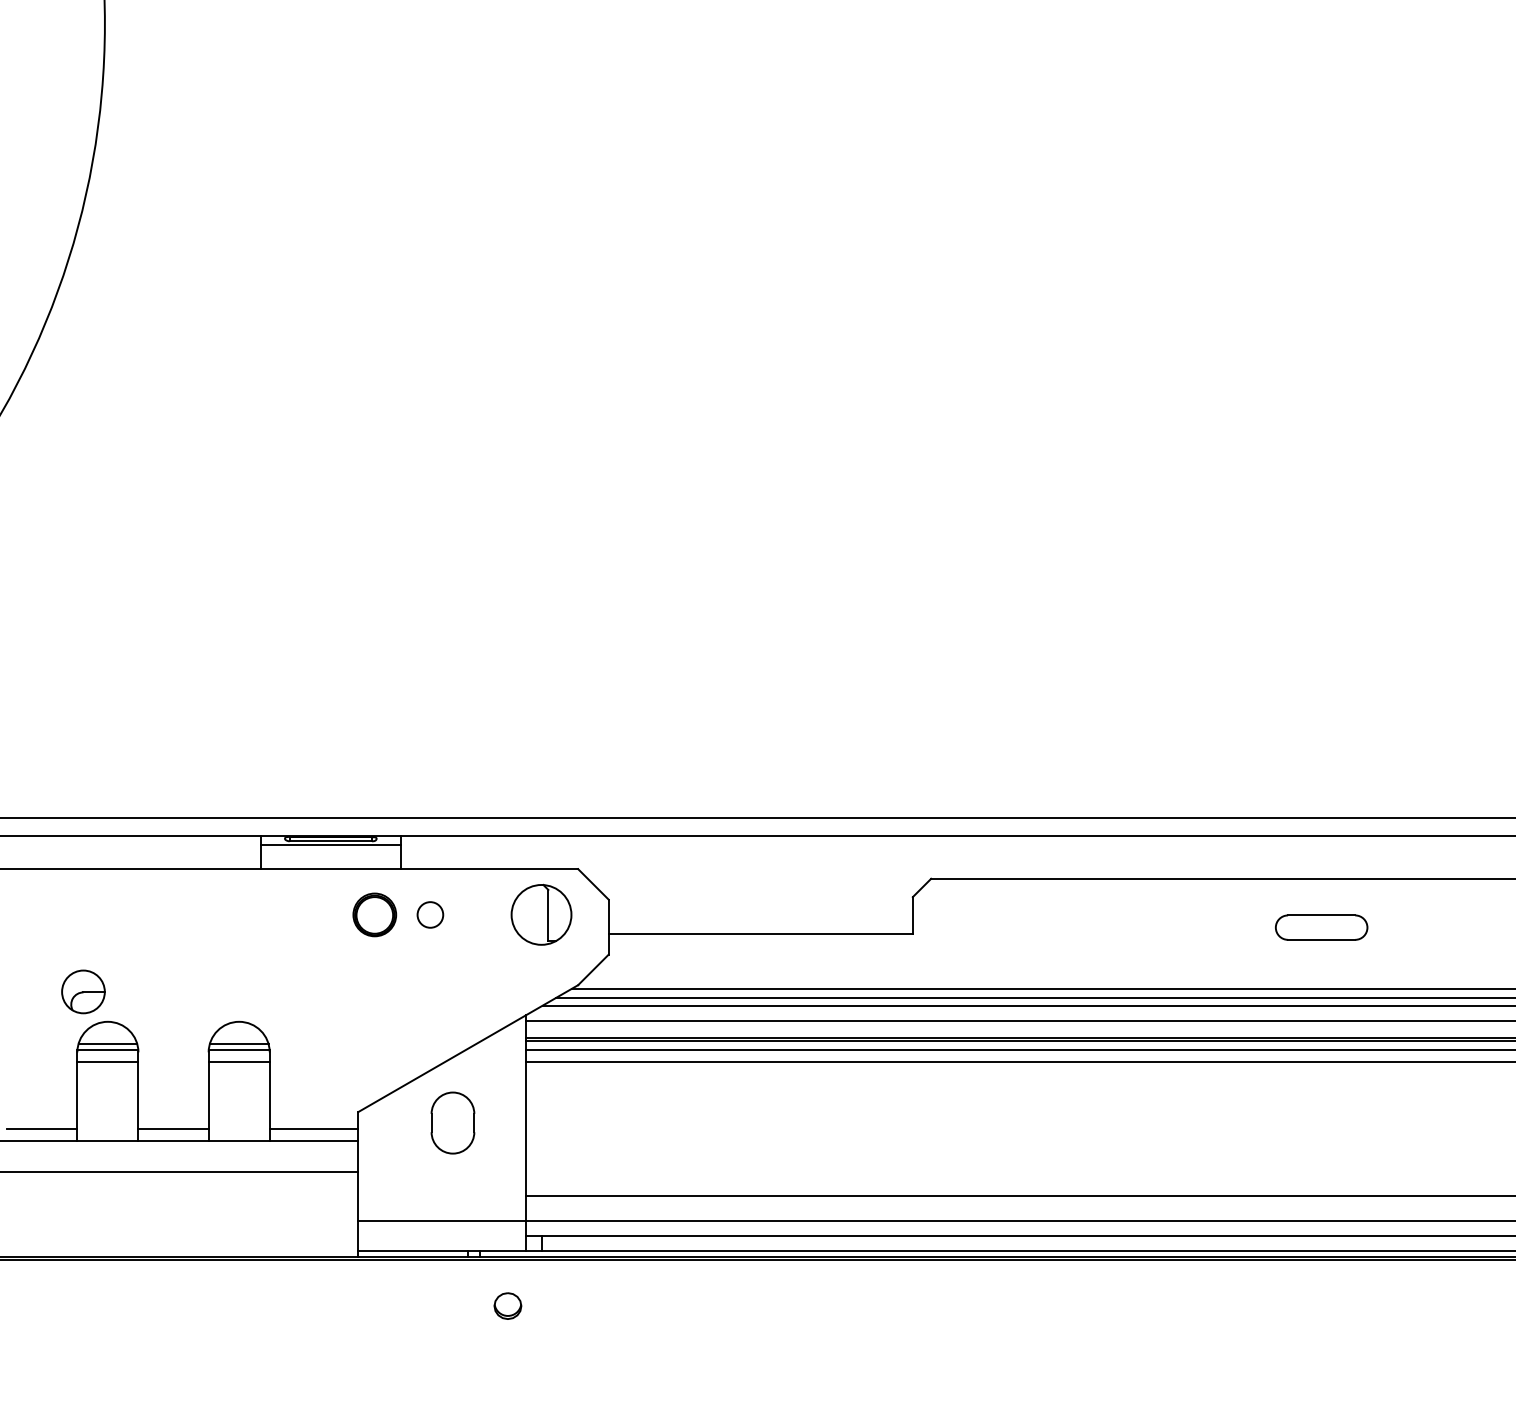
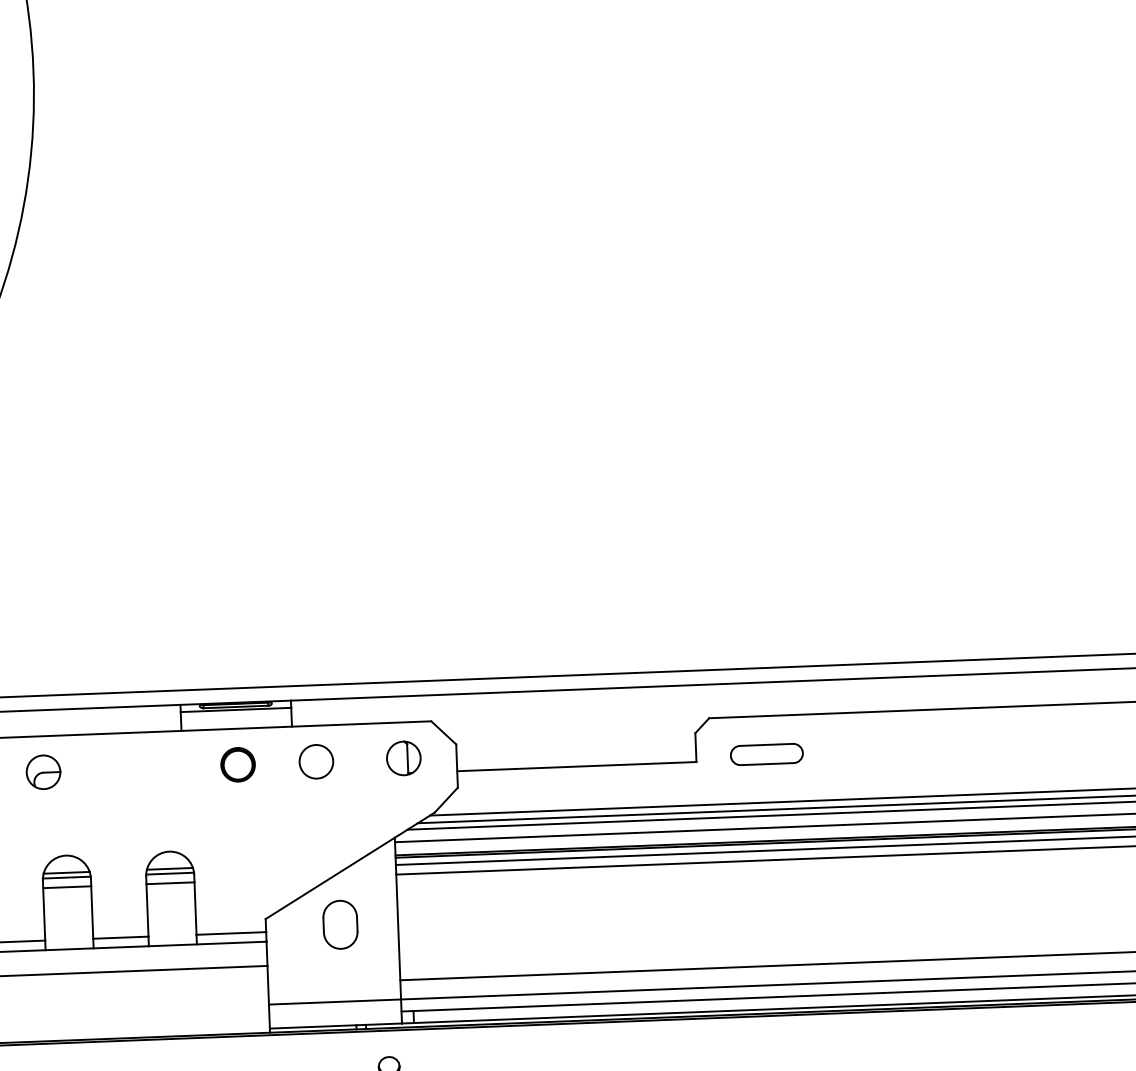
part: (374, 914) -> (237, 764), moved
circle: (430, 914) -> (316, 761), size x1.67
part: (541, 914) -> (403, 758), size x0.71
part: (1321, 927) -> (766, 754), moved
part: (83, 991) -> (43, 771), moved

